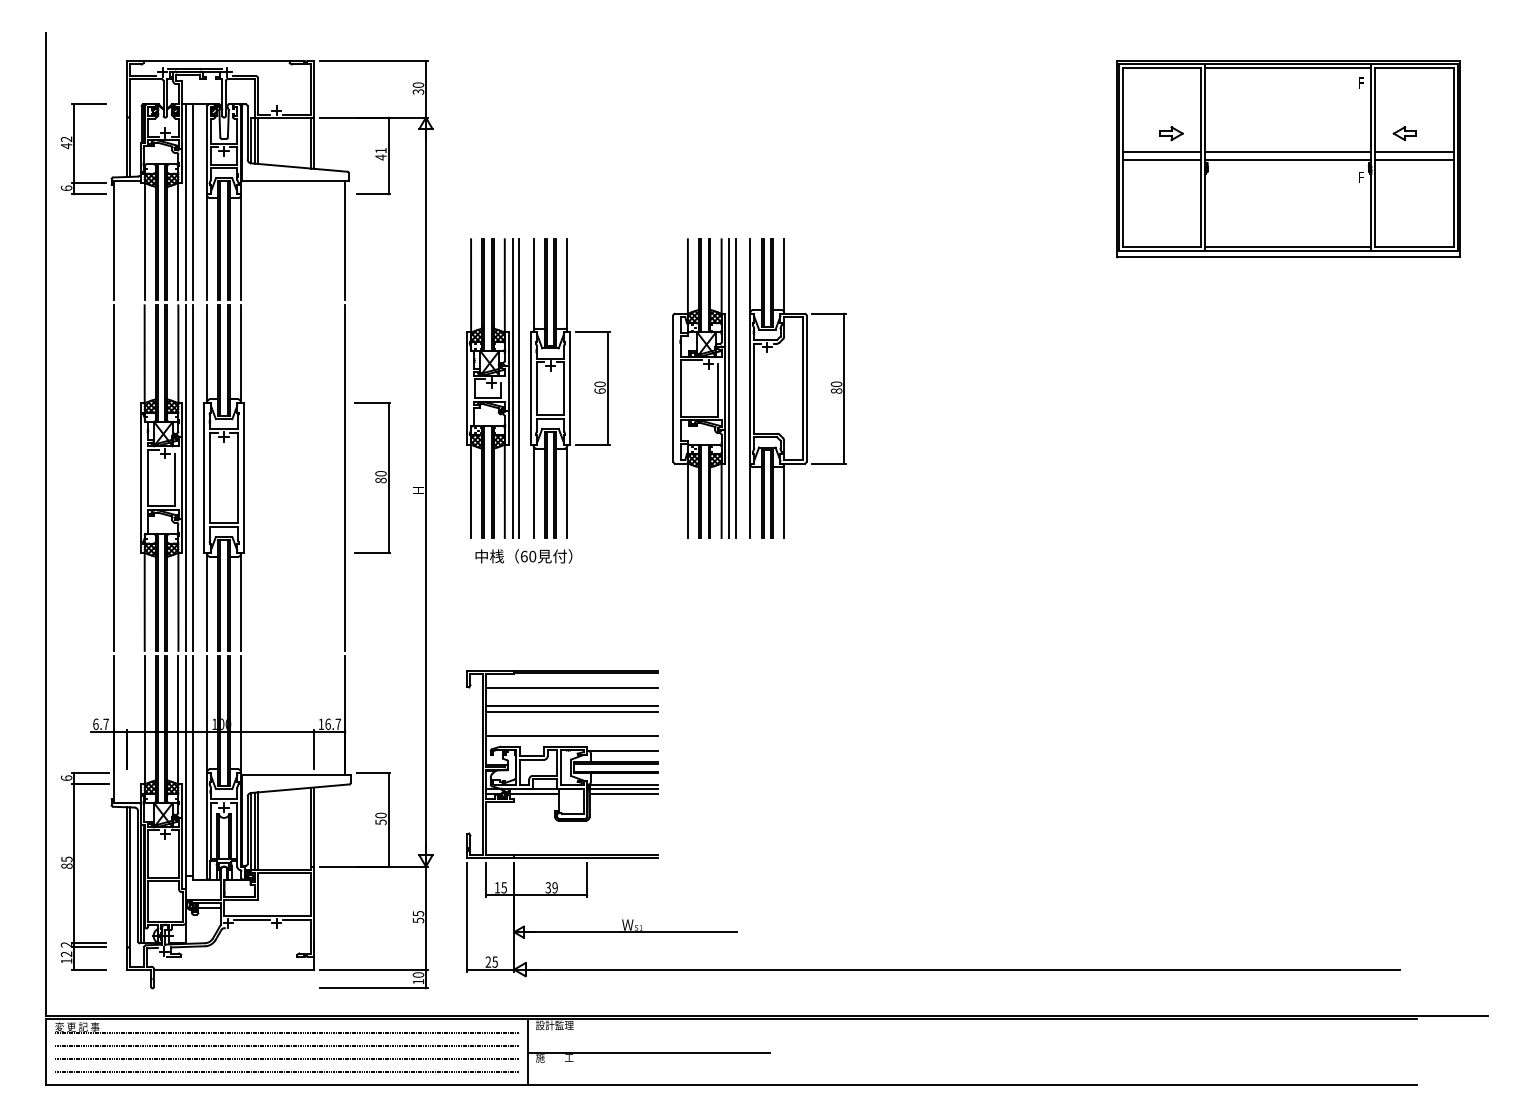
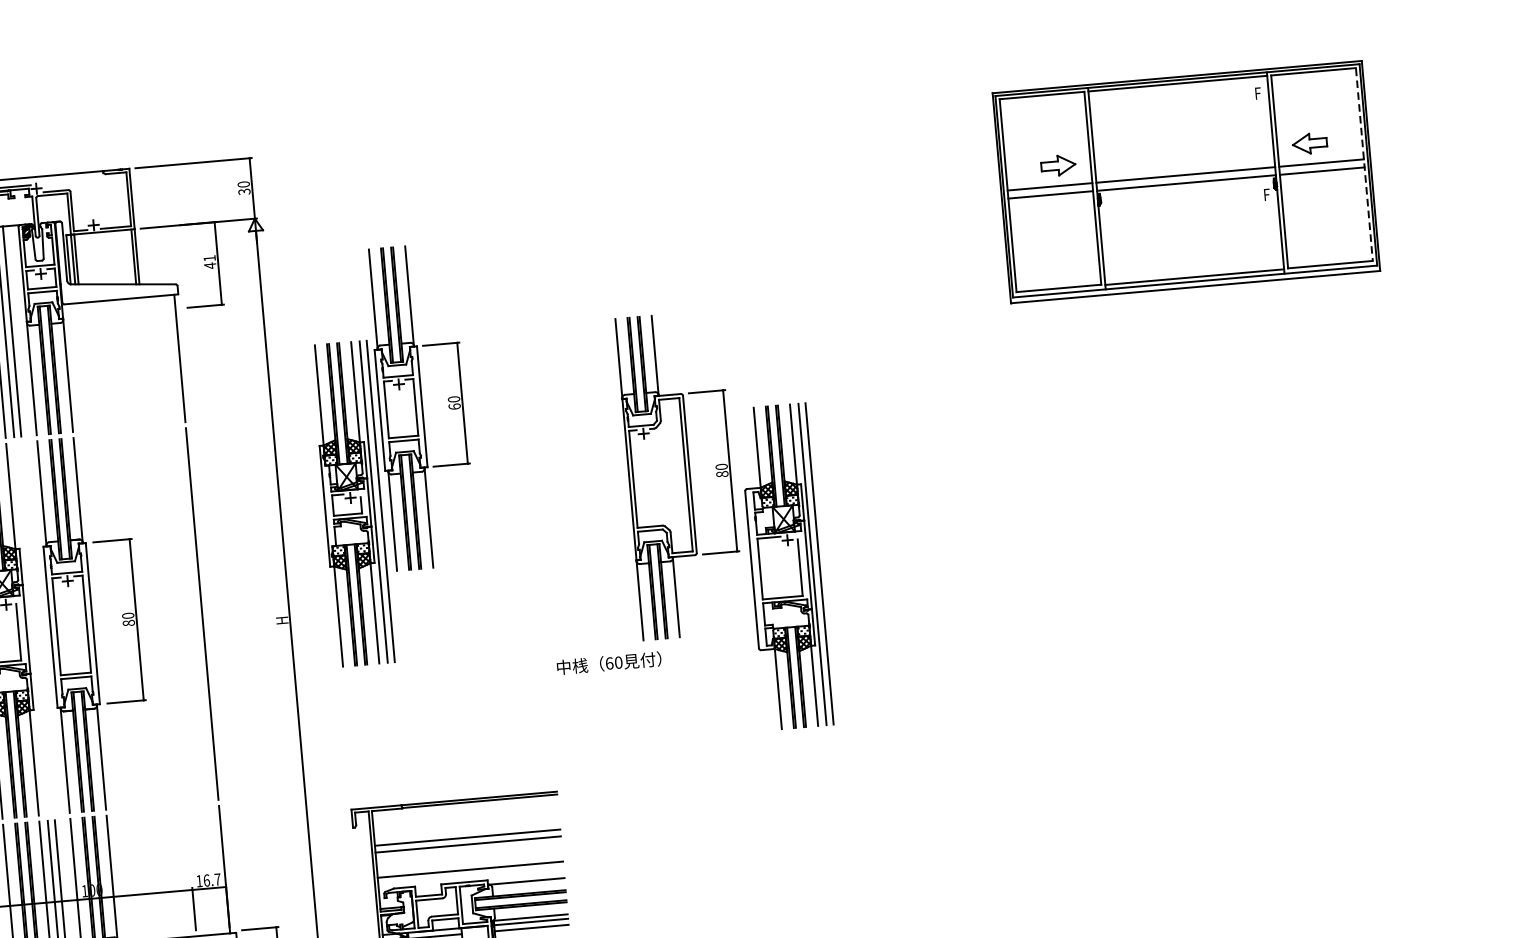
part: (1171, 133) -> (1058, 165), size x1.4
part: (1404, 133) -> (1309, 143), size x1.4
line: (1453, 157) -> (1363, 164), solid -> dashed
part: (570, 388) -> (422, 406), moved
part: (704, 388) -> (785, 566), moved
line: (186, 477) -> (31, 628), removed
line: (192, 477) -> (37, 627), removed
part: (372, 477) -> (119, 620), moved
text: (523, 556) -> (608, 663), moved
line: (572, 688) -> (466, 819), removed

